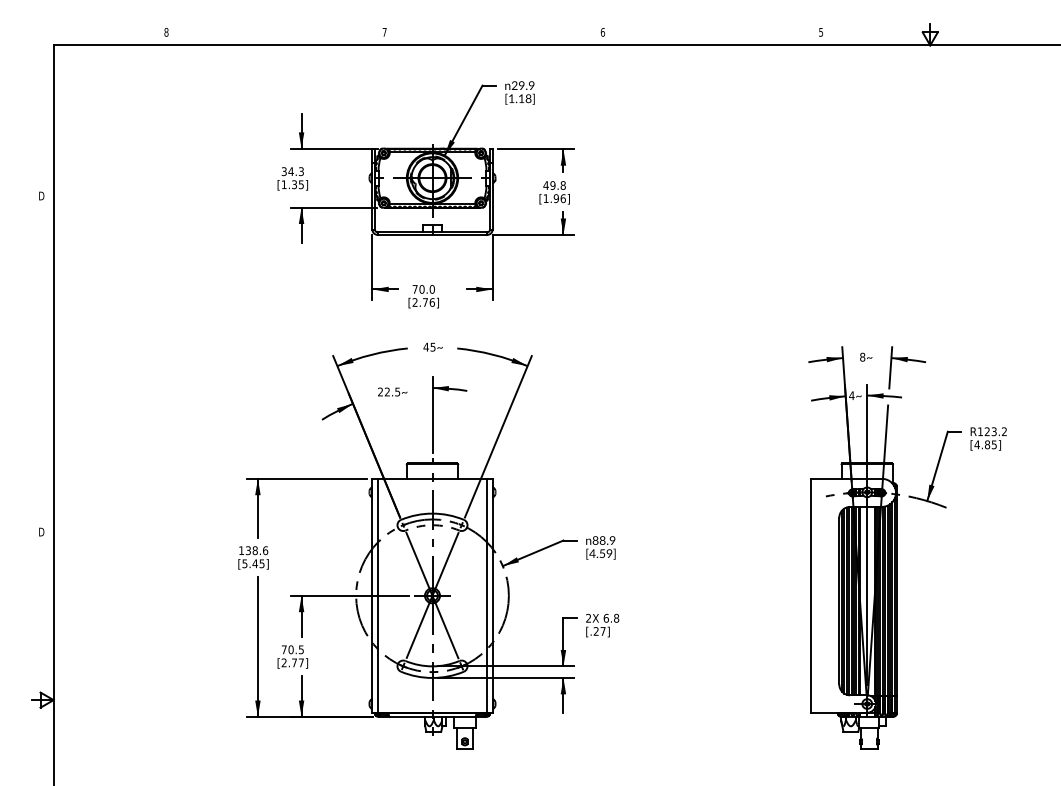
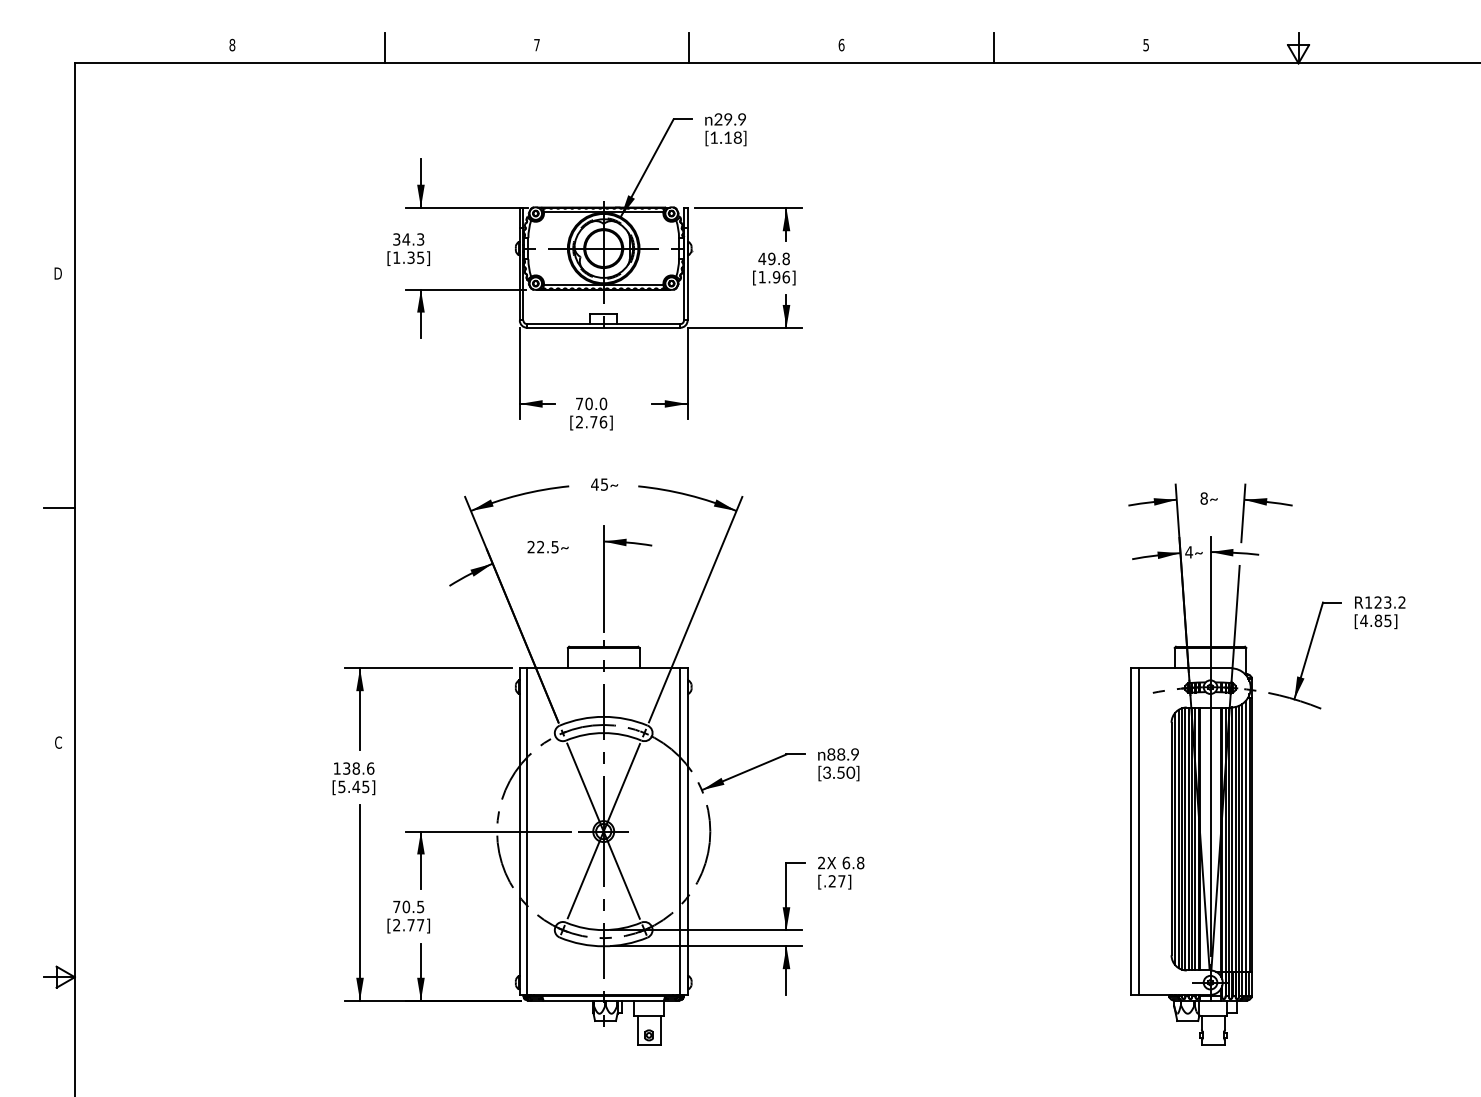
line: (275, 34) -> (384, 47), added
line: (493, 34) -> (689, 47), added
line: (711, 34) -> (993, 47), added
line: (42, 364) -> (59, 508), added
arc: (432, 525) -> (603, 733), dashed -> solid
text: (41, 531) -> (57, 742), D -> C
text: (600, 553) -> (838, 772), [4.59] -> [3.50]
line: (815, 595) -> (1138, 831), added

